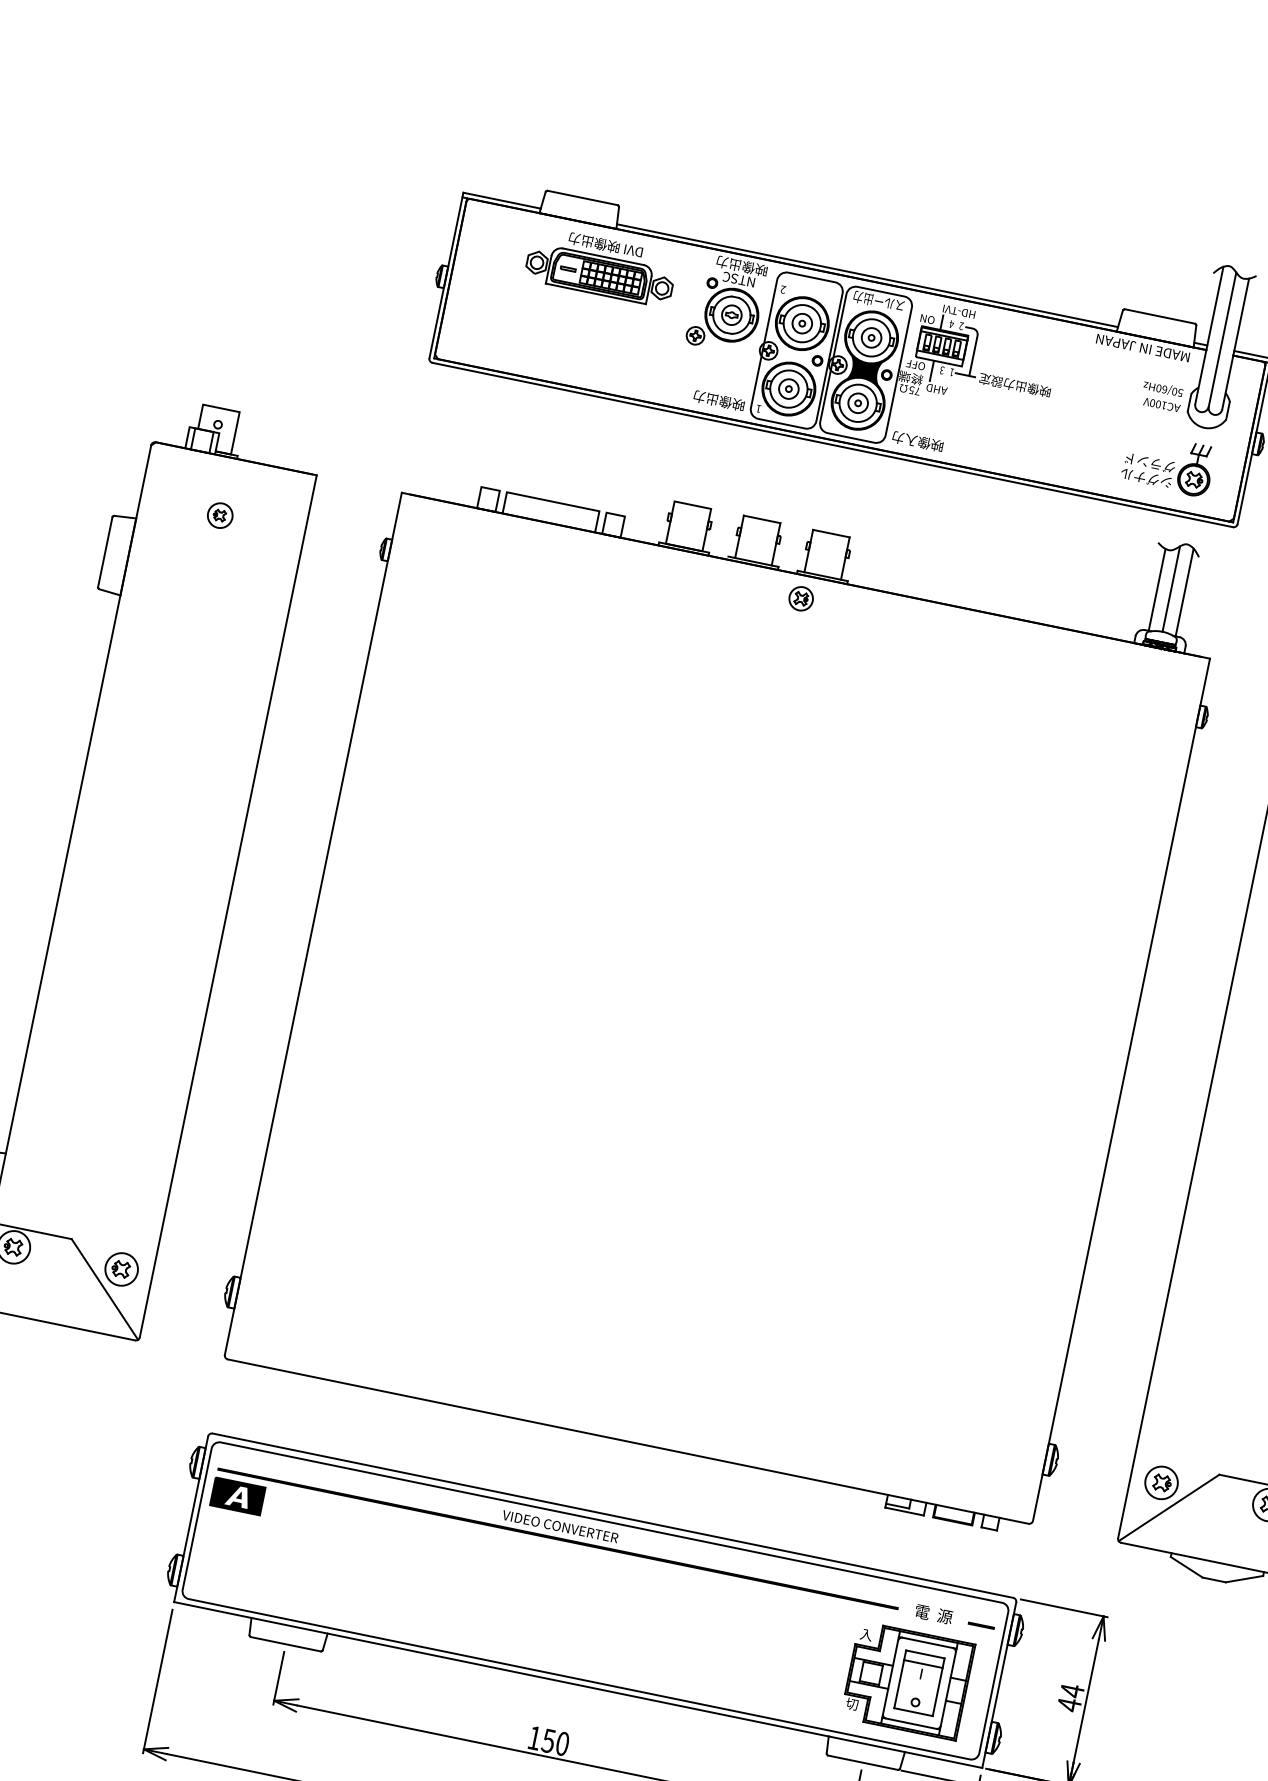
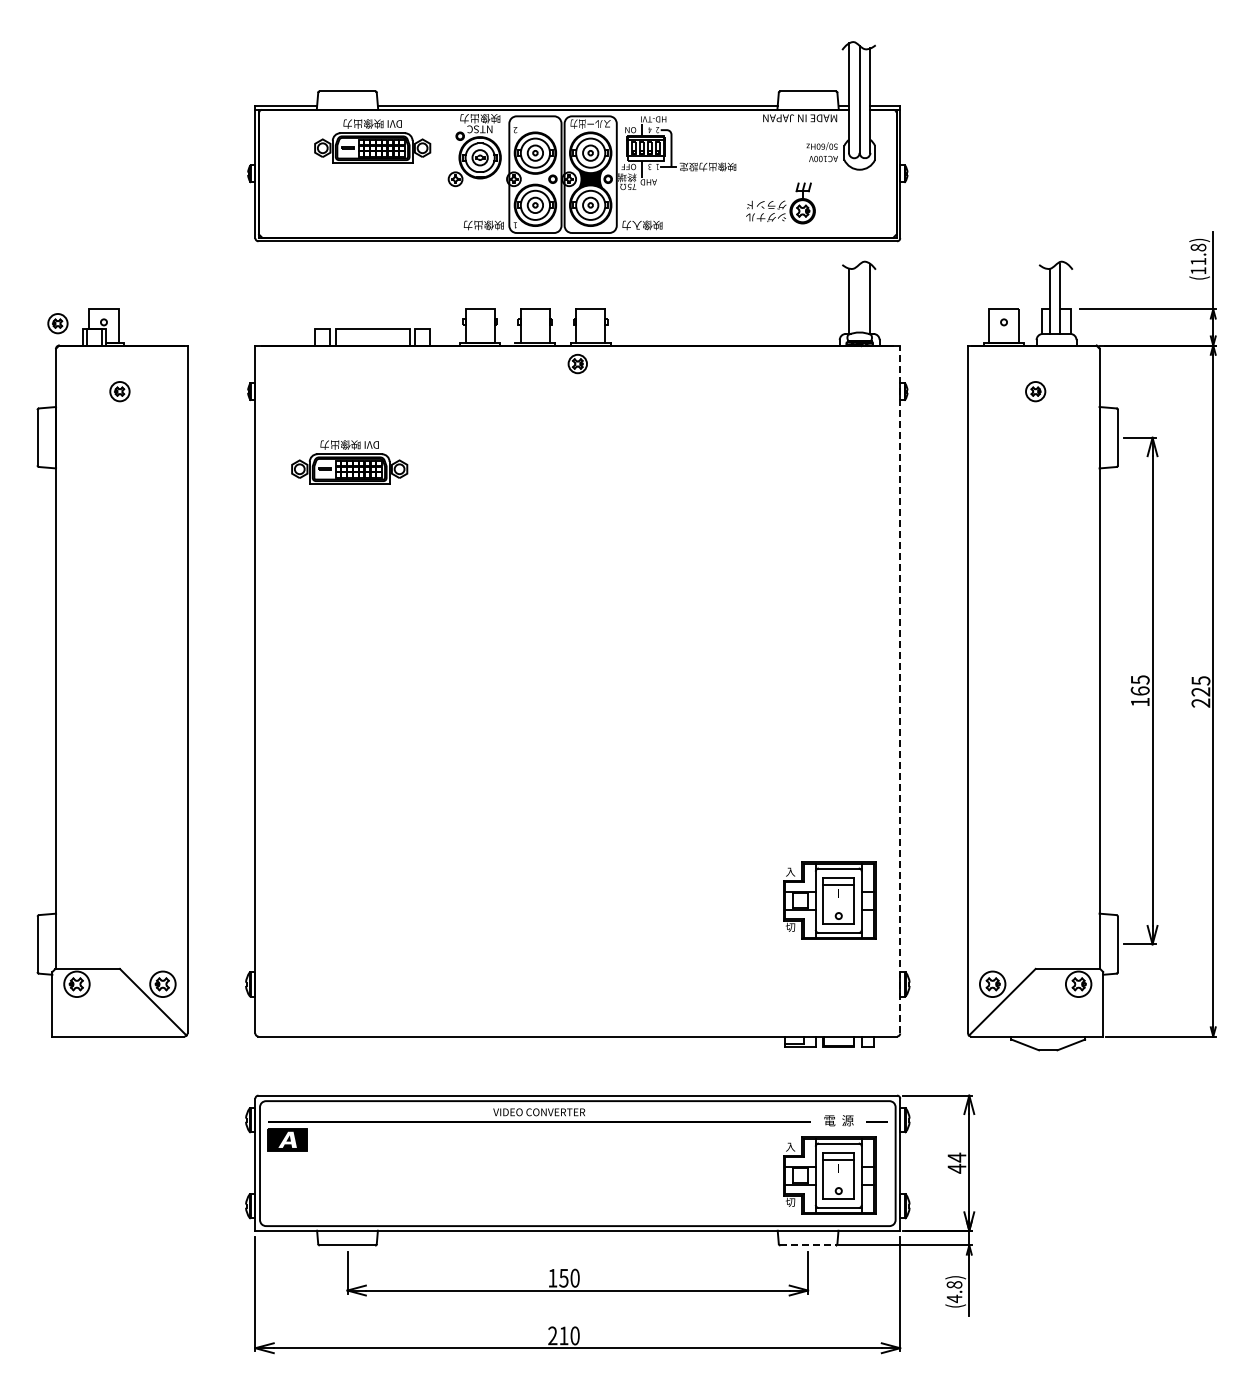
part: (159, 414) -> (57, 323), added
part: (1167, 464) -> (780, 203), moved
line: (1171, 589) -> (859, 298), removed
part: (489, 663) -> (349, 462), added
line: (1121, 1089) -> (900, 689), solid -> dashed
part: (978, 1335) -> (829, 900), added
line: (863, 1762) -> (808, 1245), solid -> dashed

